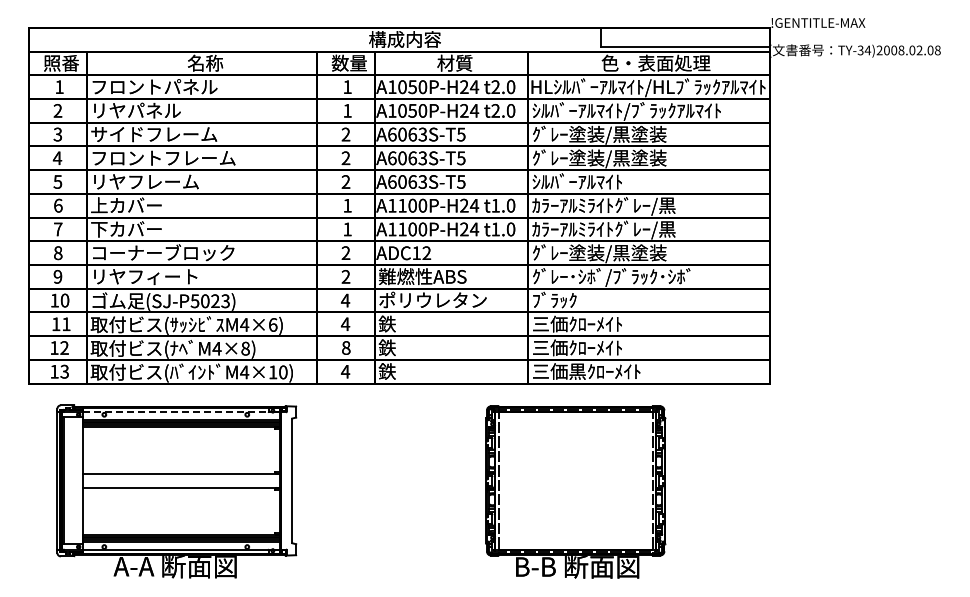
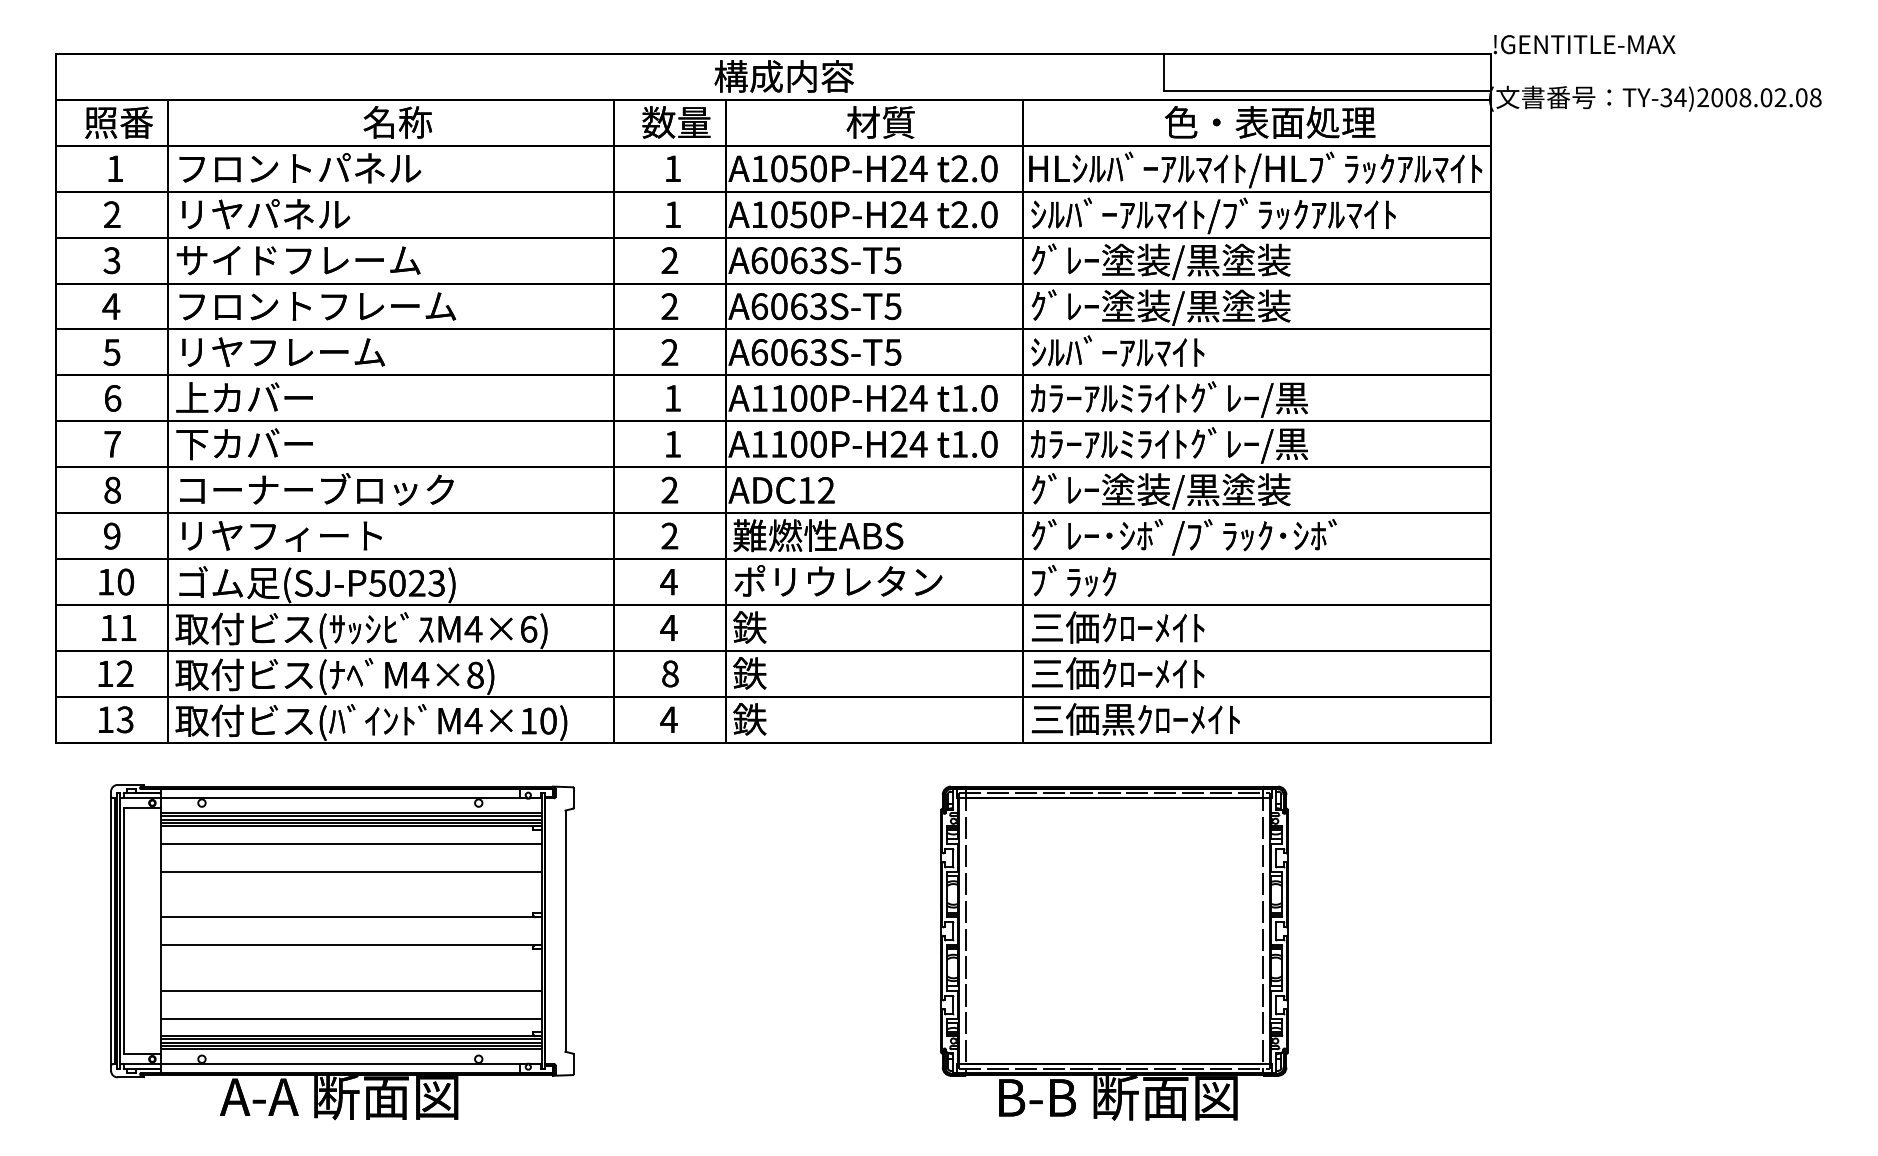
line: (177, 412) -> (343, 798), dashed -> solid
line: (181, 435) -> (351, 843), added
line: (181, 450) -> (351, 872), added
line: (181, 511) -> (351, 990), added
line: (181, 526) -> (351, 1019), added

